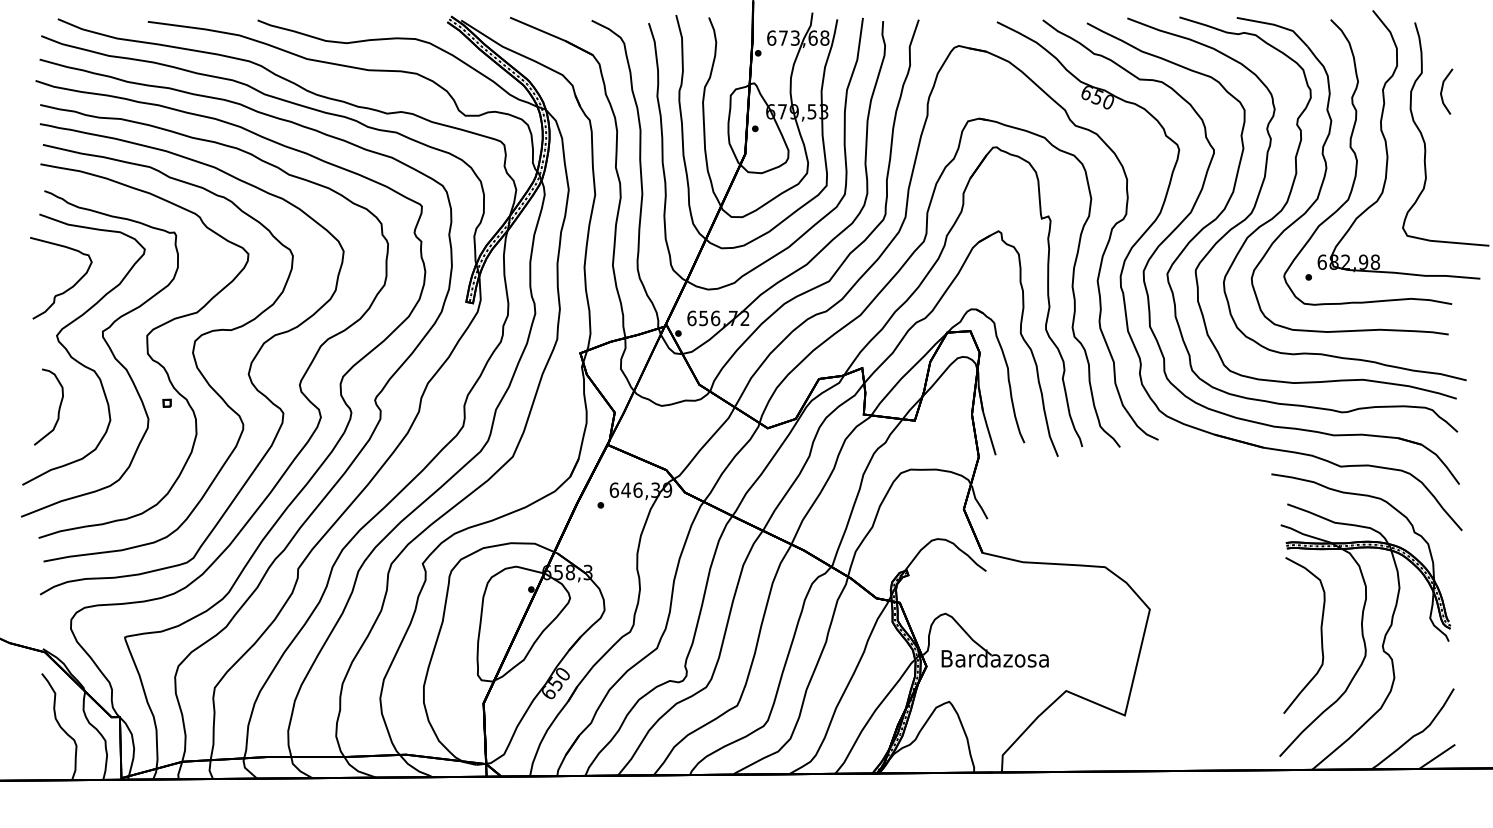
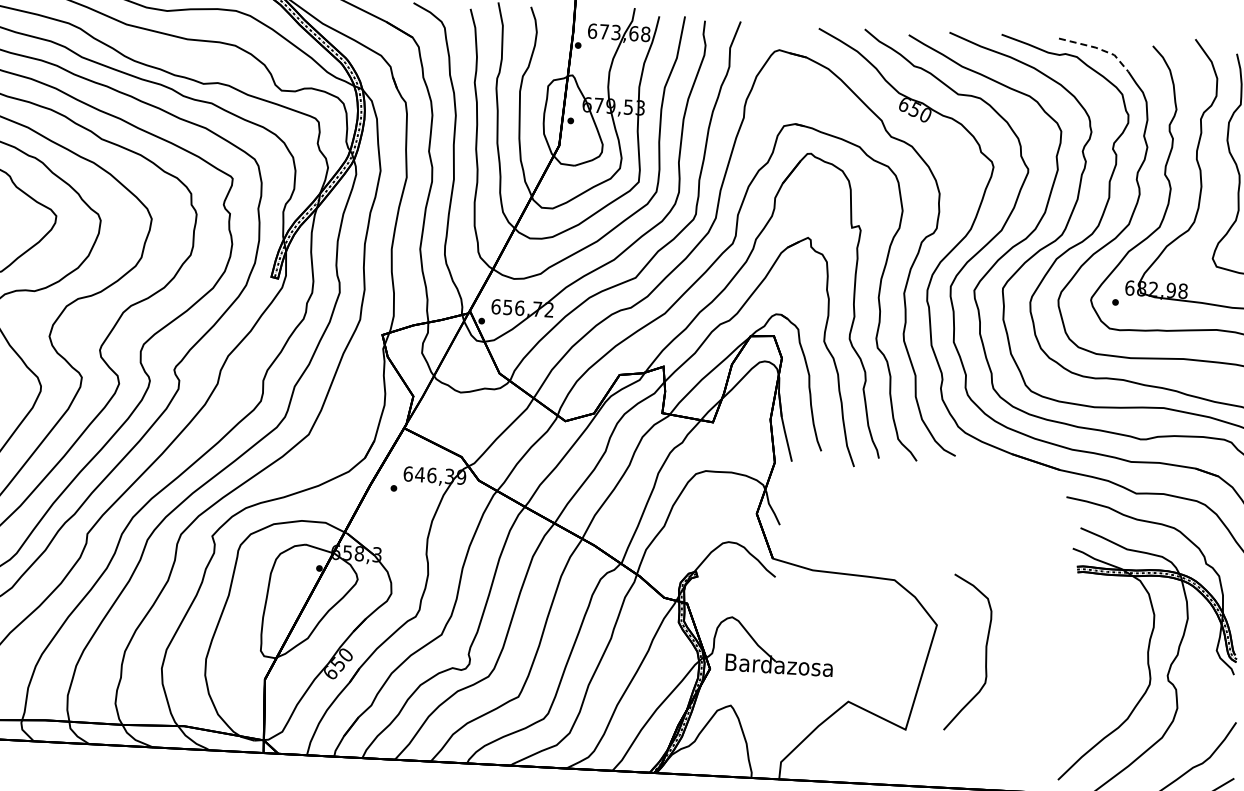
line: (1276, 25) -> (1098, 48), solid -> dashed
curve: (1320, 635) -> (984, 654), moved

